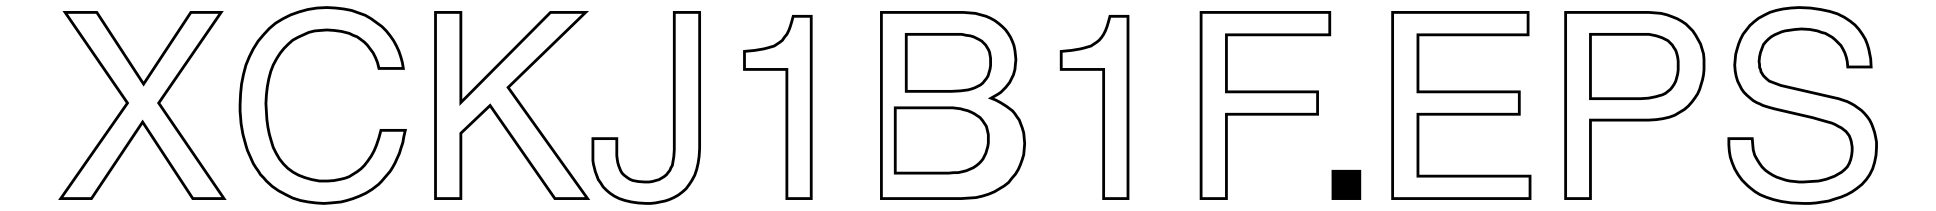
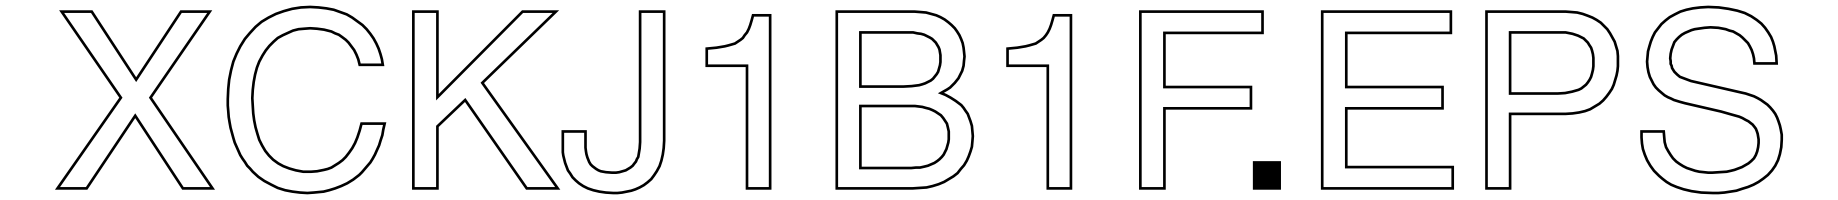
part: (941, 140) -> (904, 137), moved
part: (1346, 184) -> (1267, 175), moved

